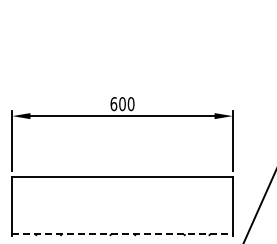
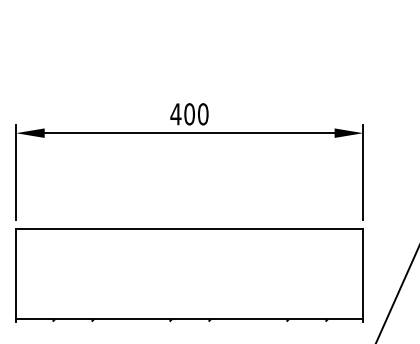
text: (113, 104) -> (175, 114), 600 -> 400
line: (123, 234) -> (191, 319), dashed -> solid

